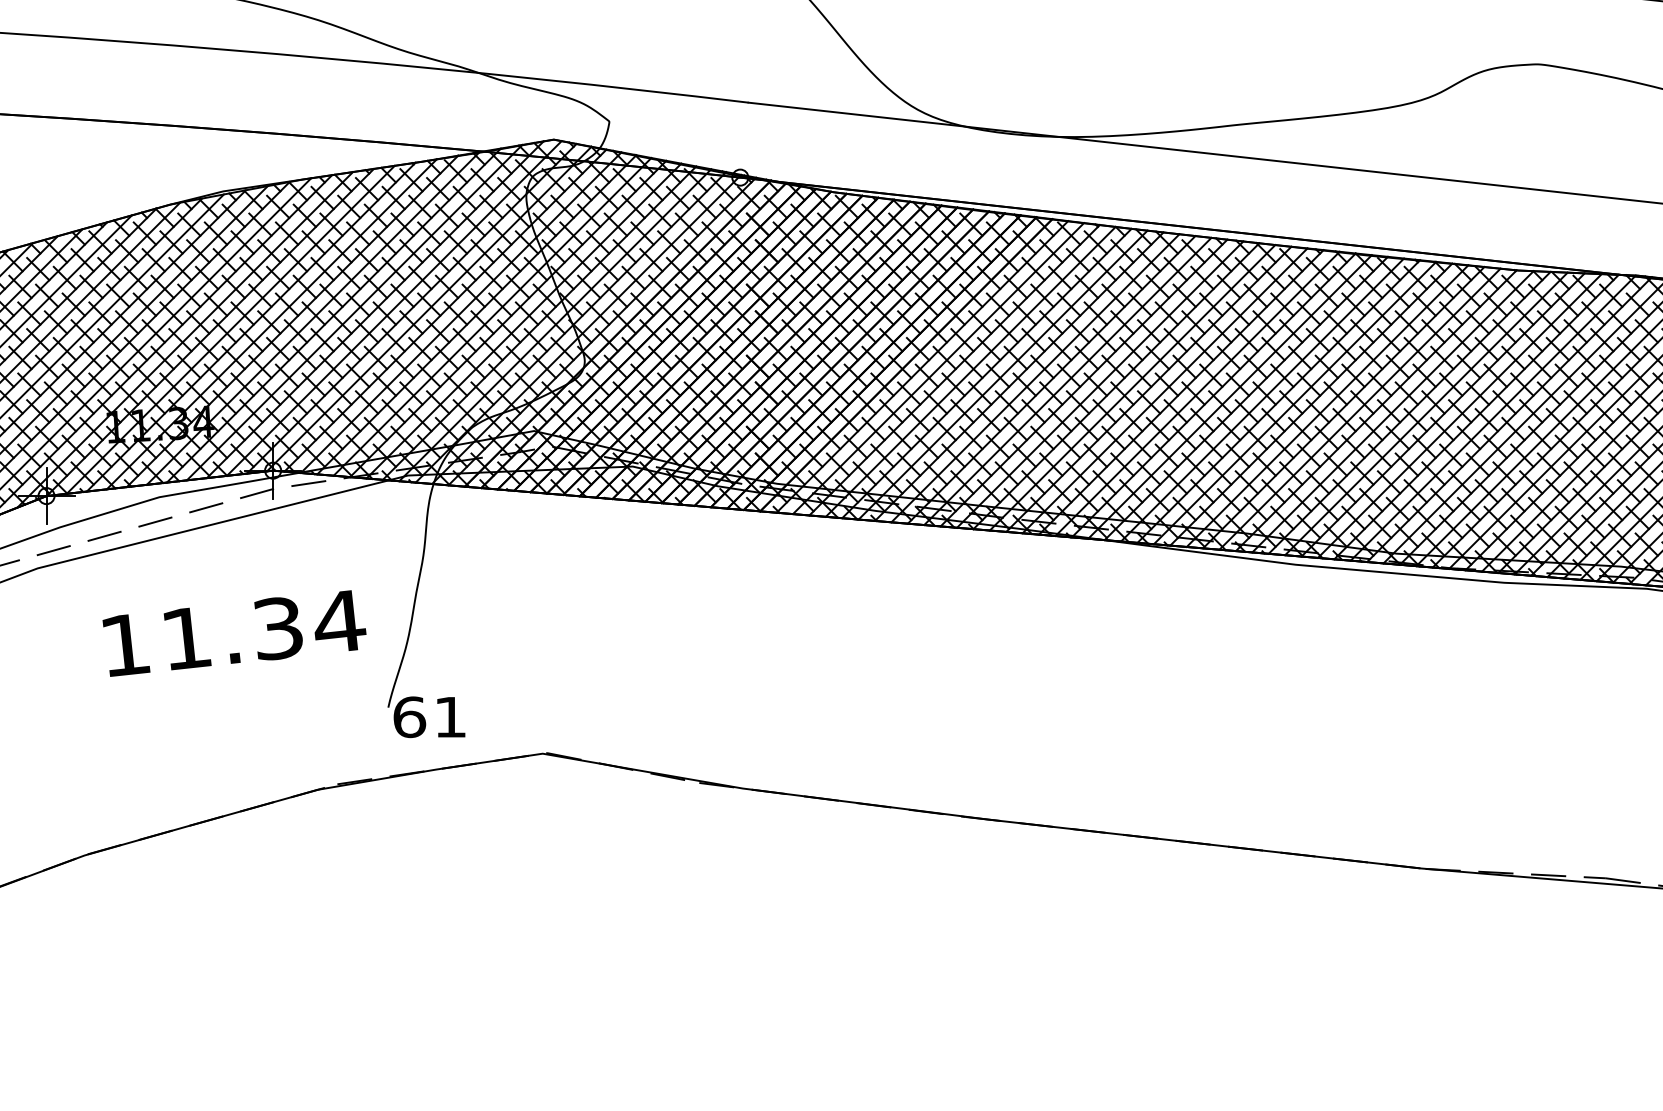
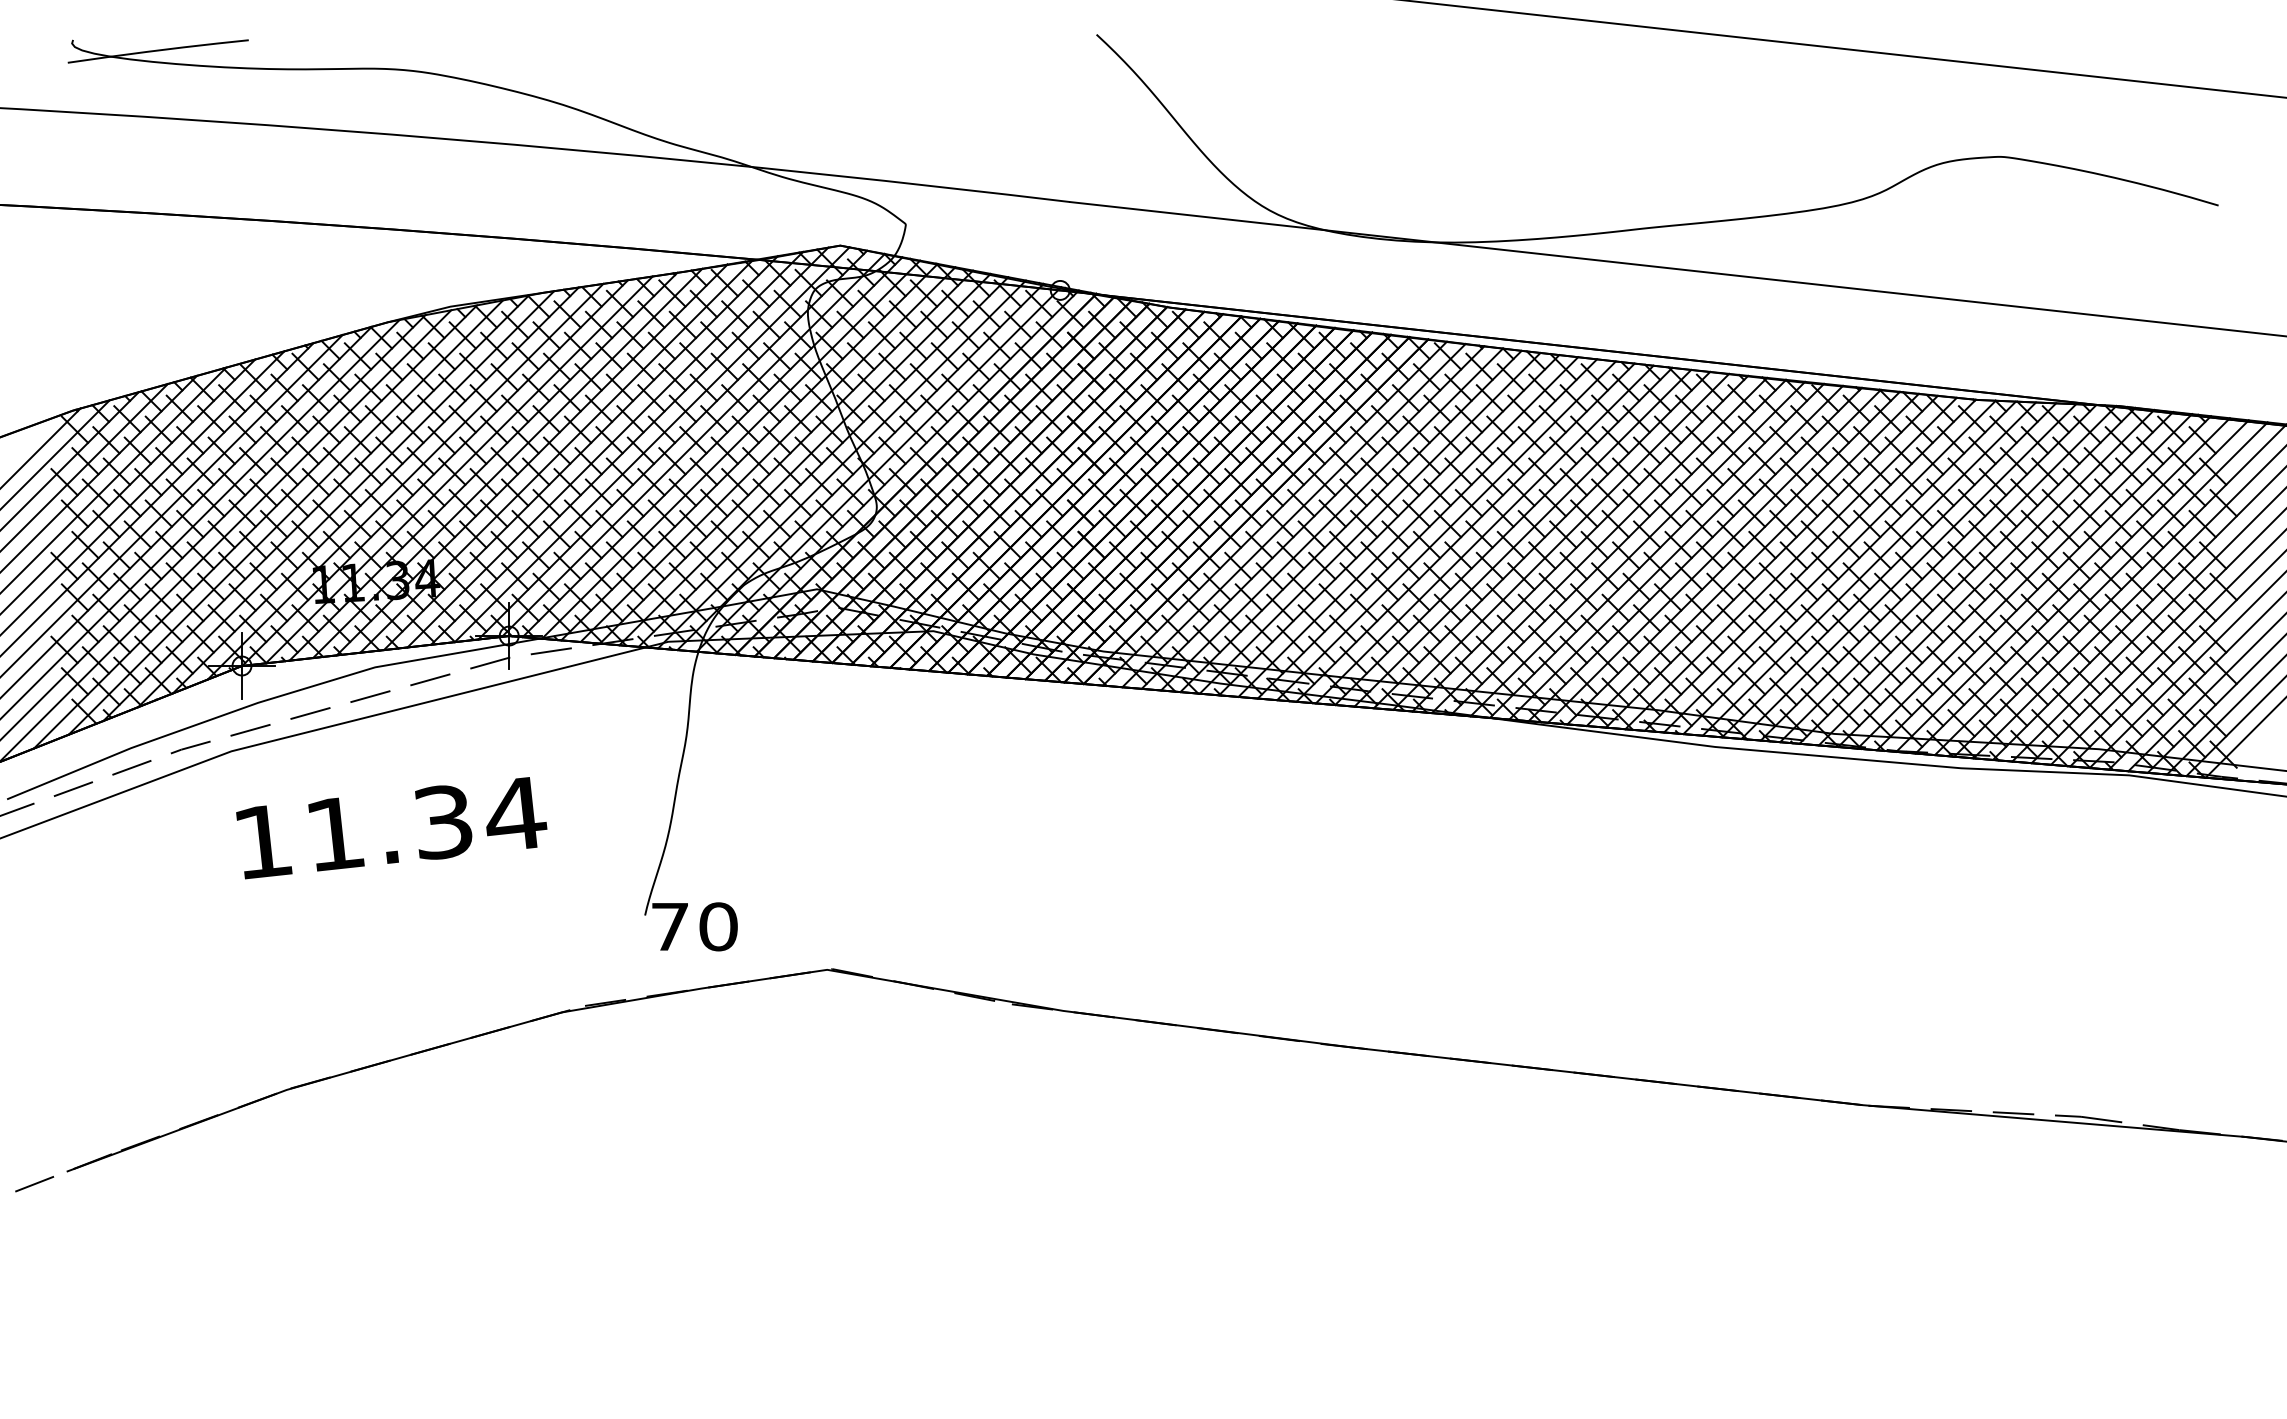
text: (234, 633) -> (391, 828), moved
text: (430, 716) -> (694, 926), 61 -> 70

